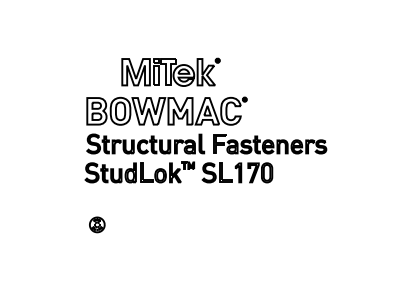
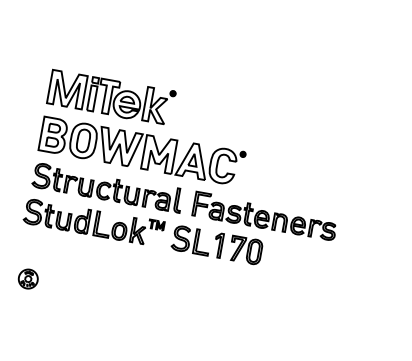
part: (170, 71) -> (110, 96), moved

